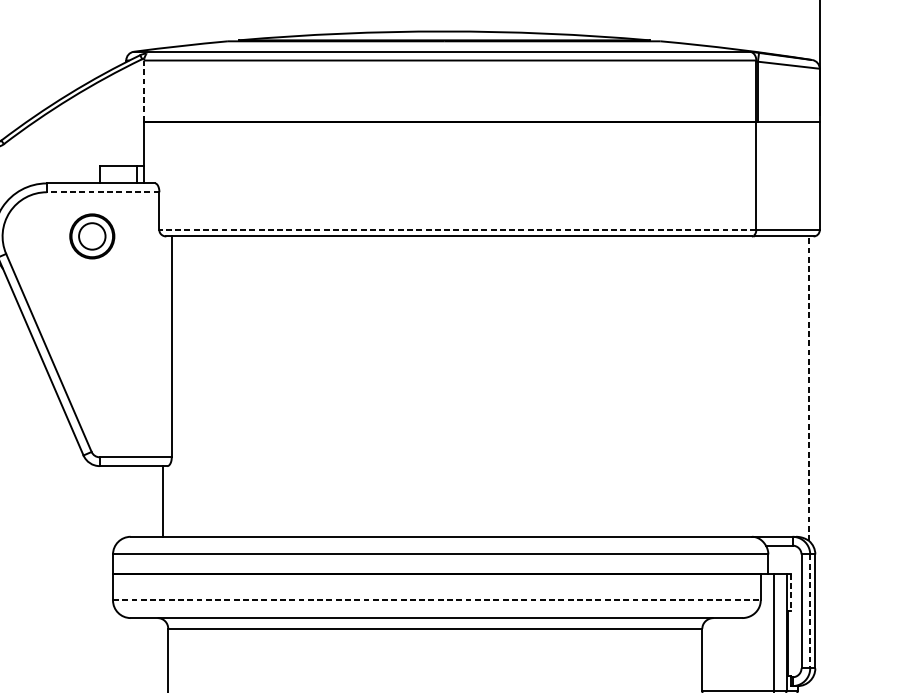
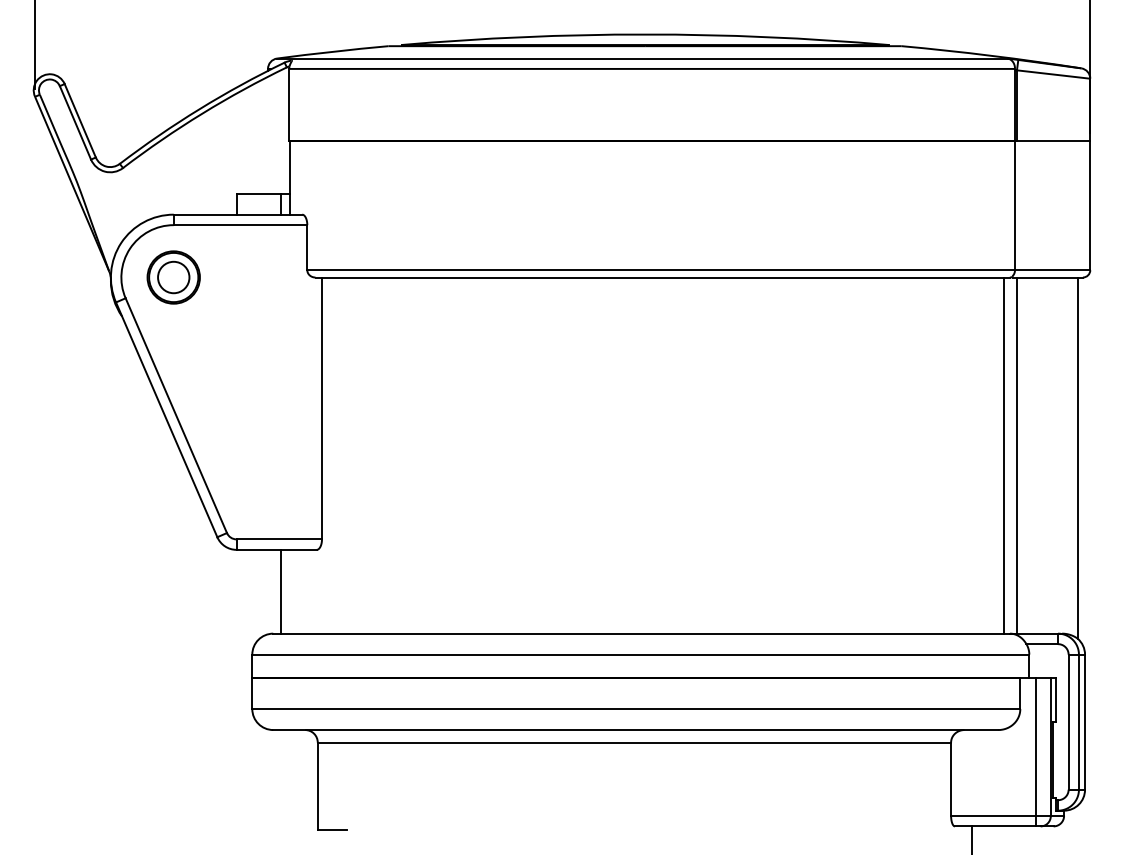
line: (144, 90) -> (289, 104), dashed -> solid
line: (103, 192) -> (240, 225), dashed -> solid
line: (458, 230) -> (661, 270), dashed -> solid
part: (92, 236) -> (173, 277), moved
line: (747, 386) -> (1004, 455), added
line: (757, 386) -> (1016, 455), added
line: (808, 389) -> (1077, 458), dashed -> solid
line: (163, 501) -> (281, 591), moved
line: (791, 592) -> (1056, 699), dashed -> solid
line: (437, 600) -> (636, 709), dashed -> solid
line: (809, 611) -> (1078, 722), dashed -> solid

